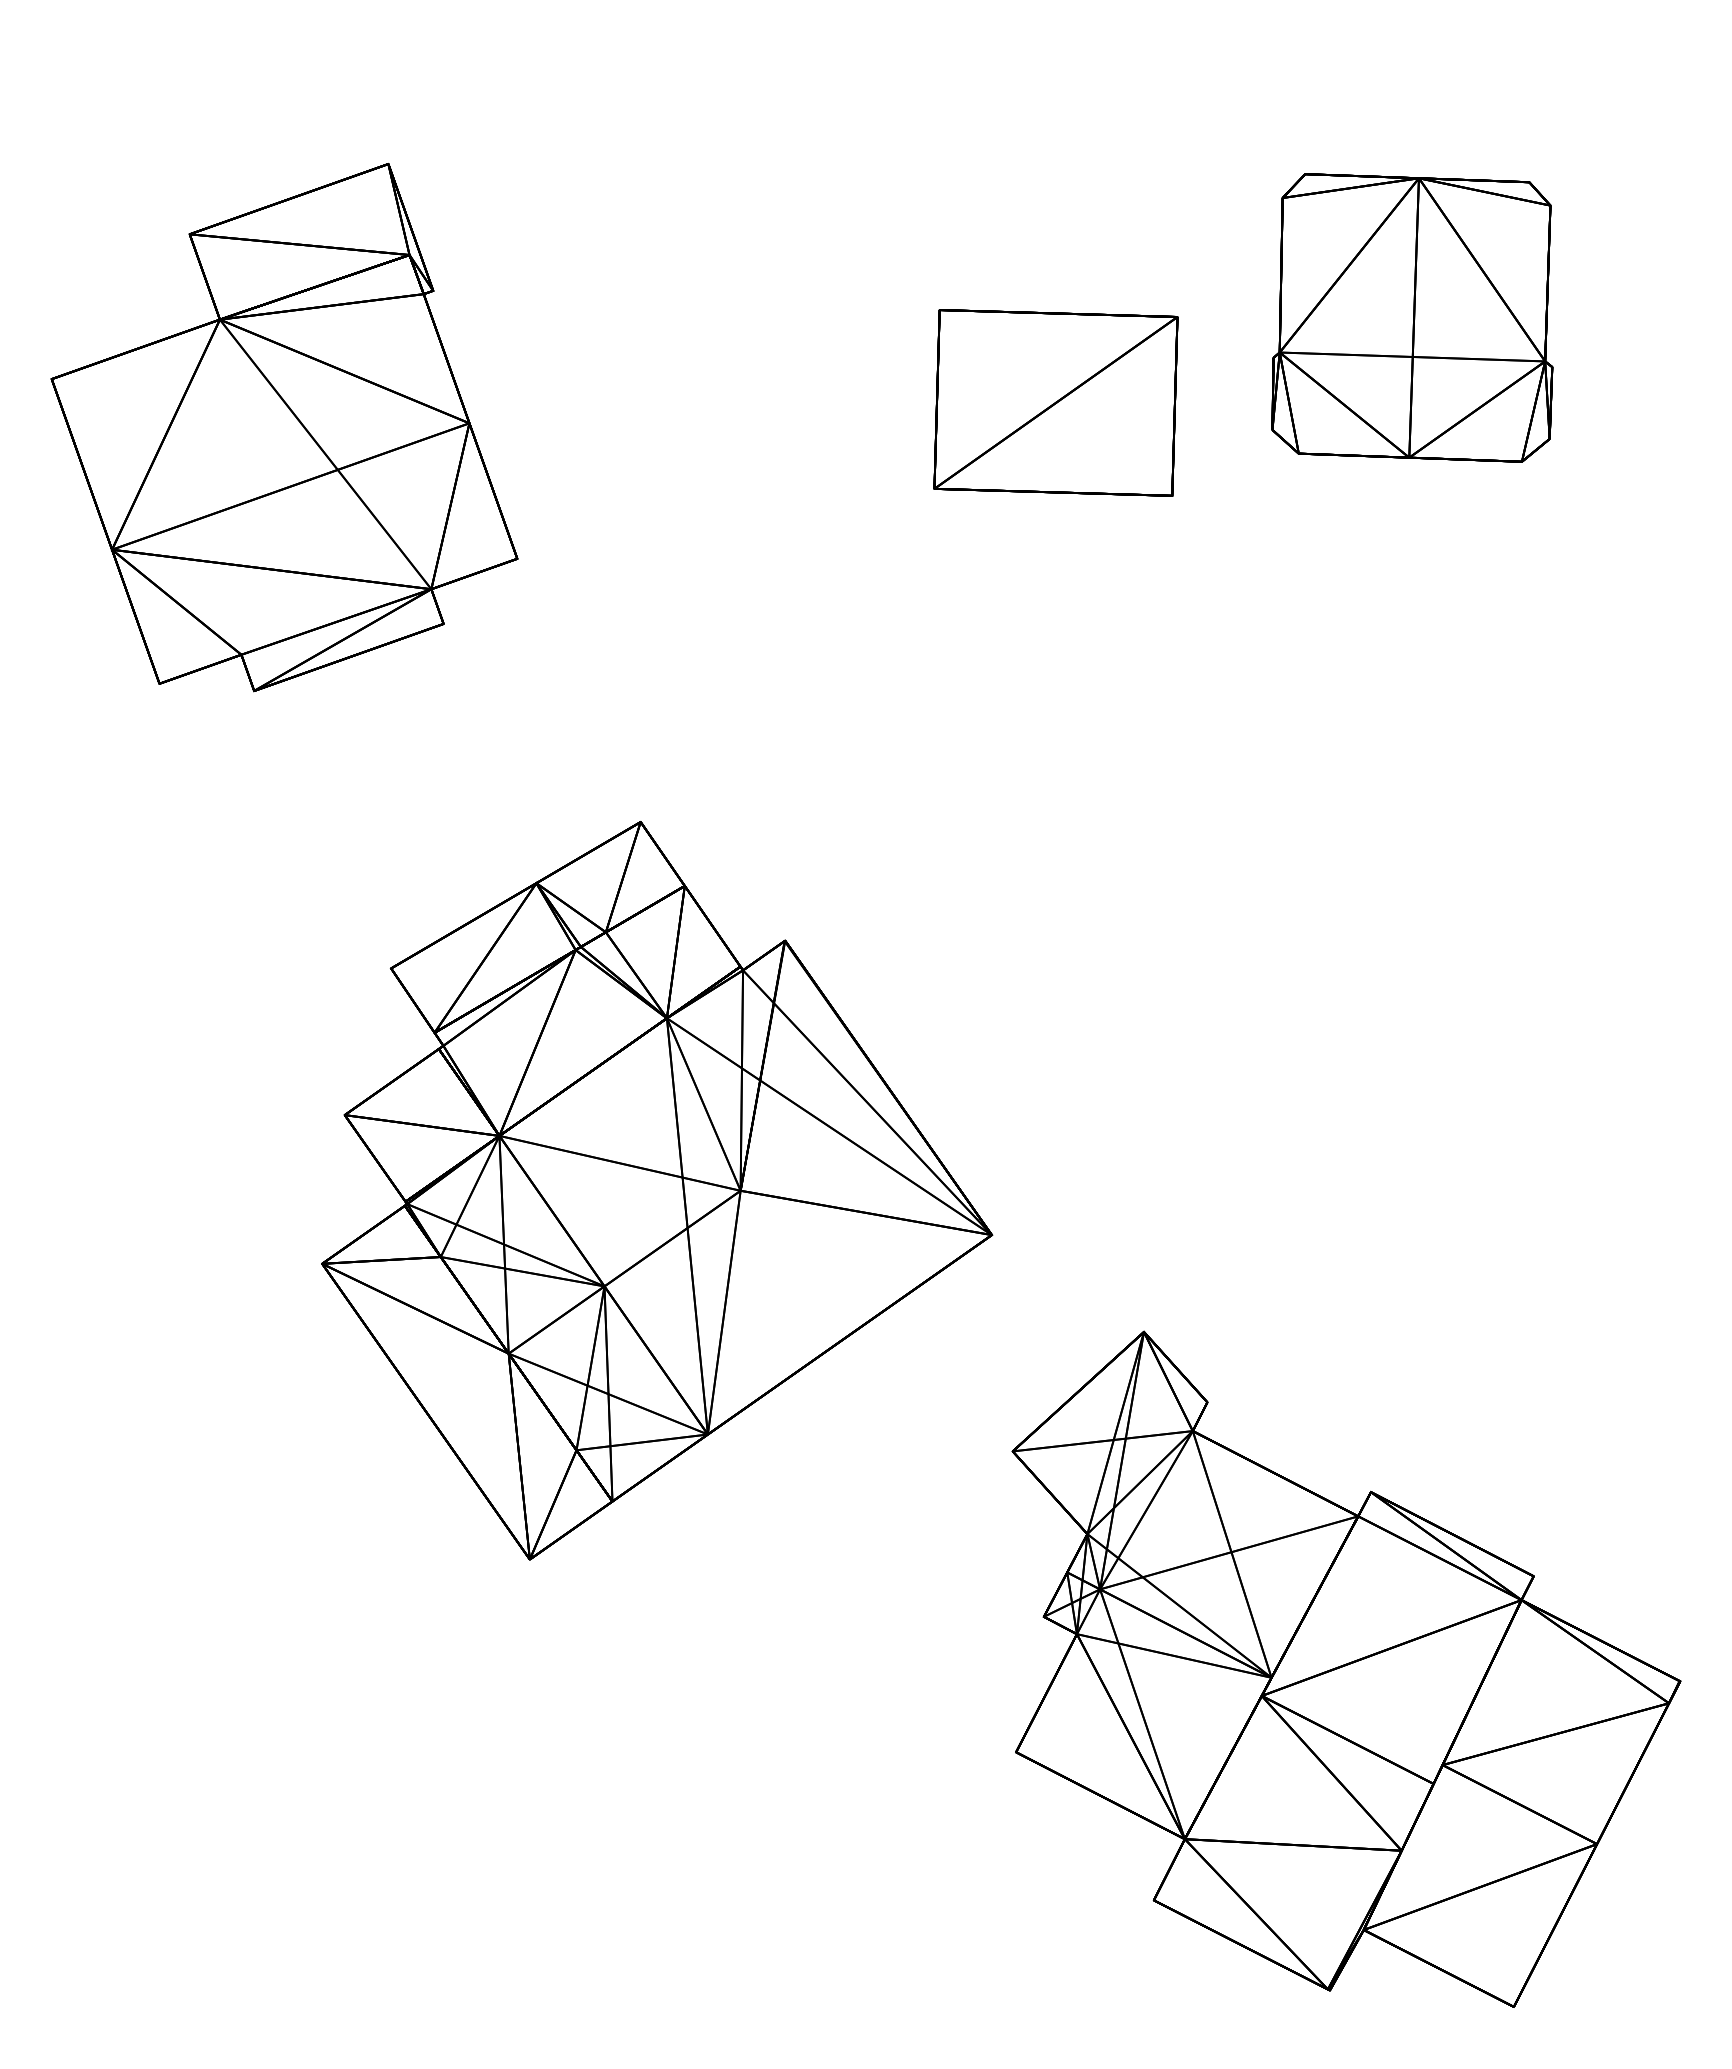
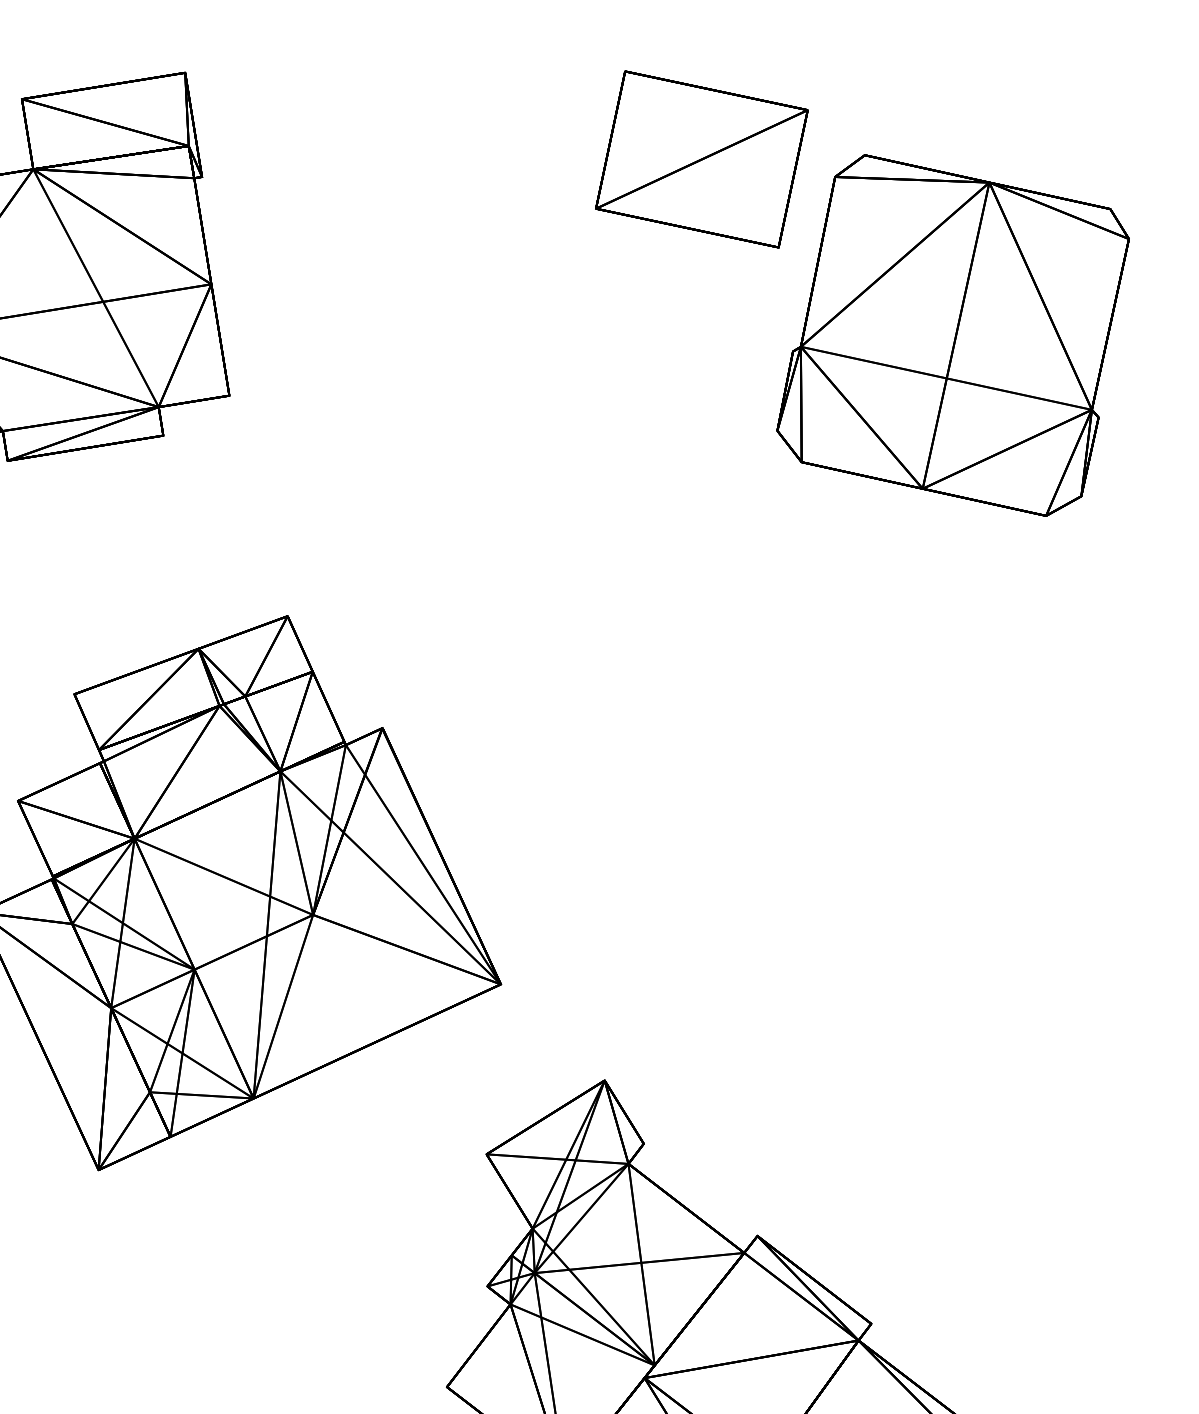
part: (1412, 317) -> (954, 334), size x1.43
part: (1055, 402) -> (701, 159), moved

